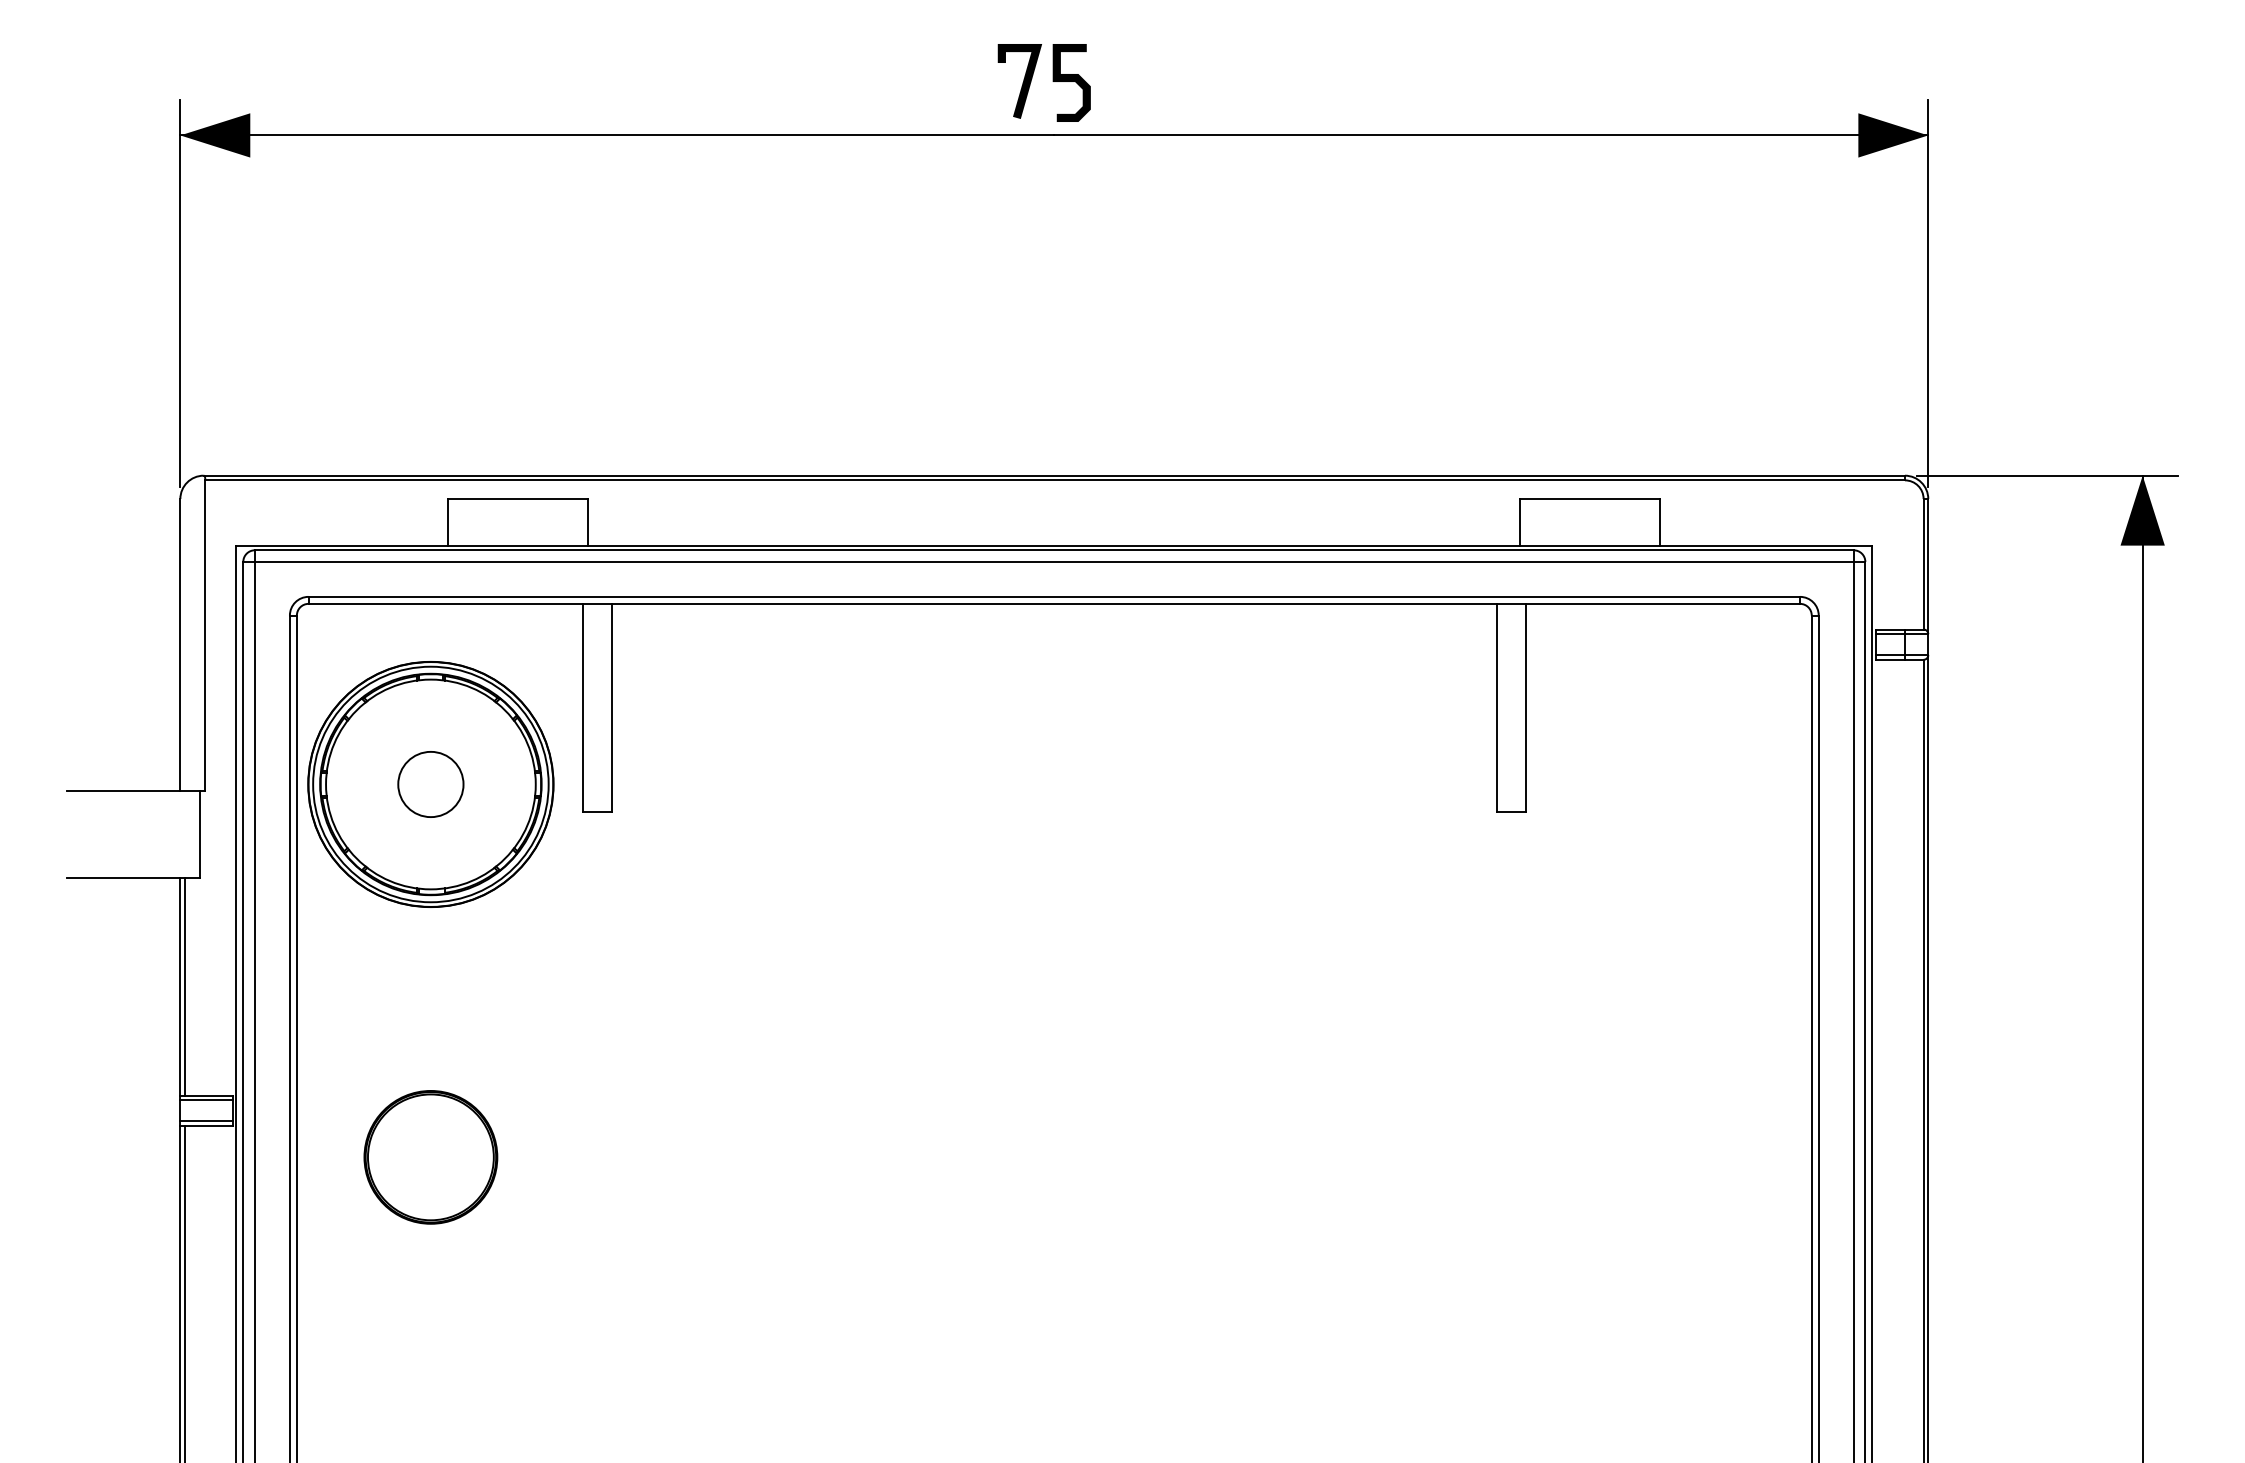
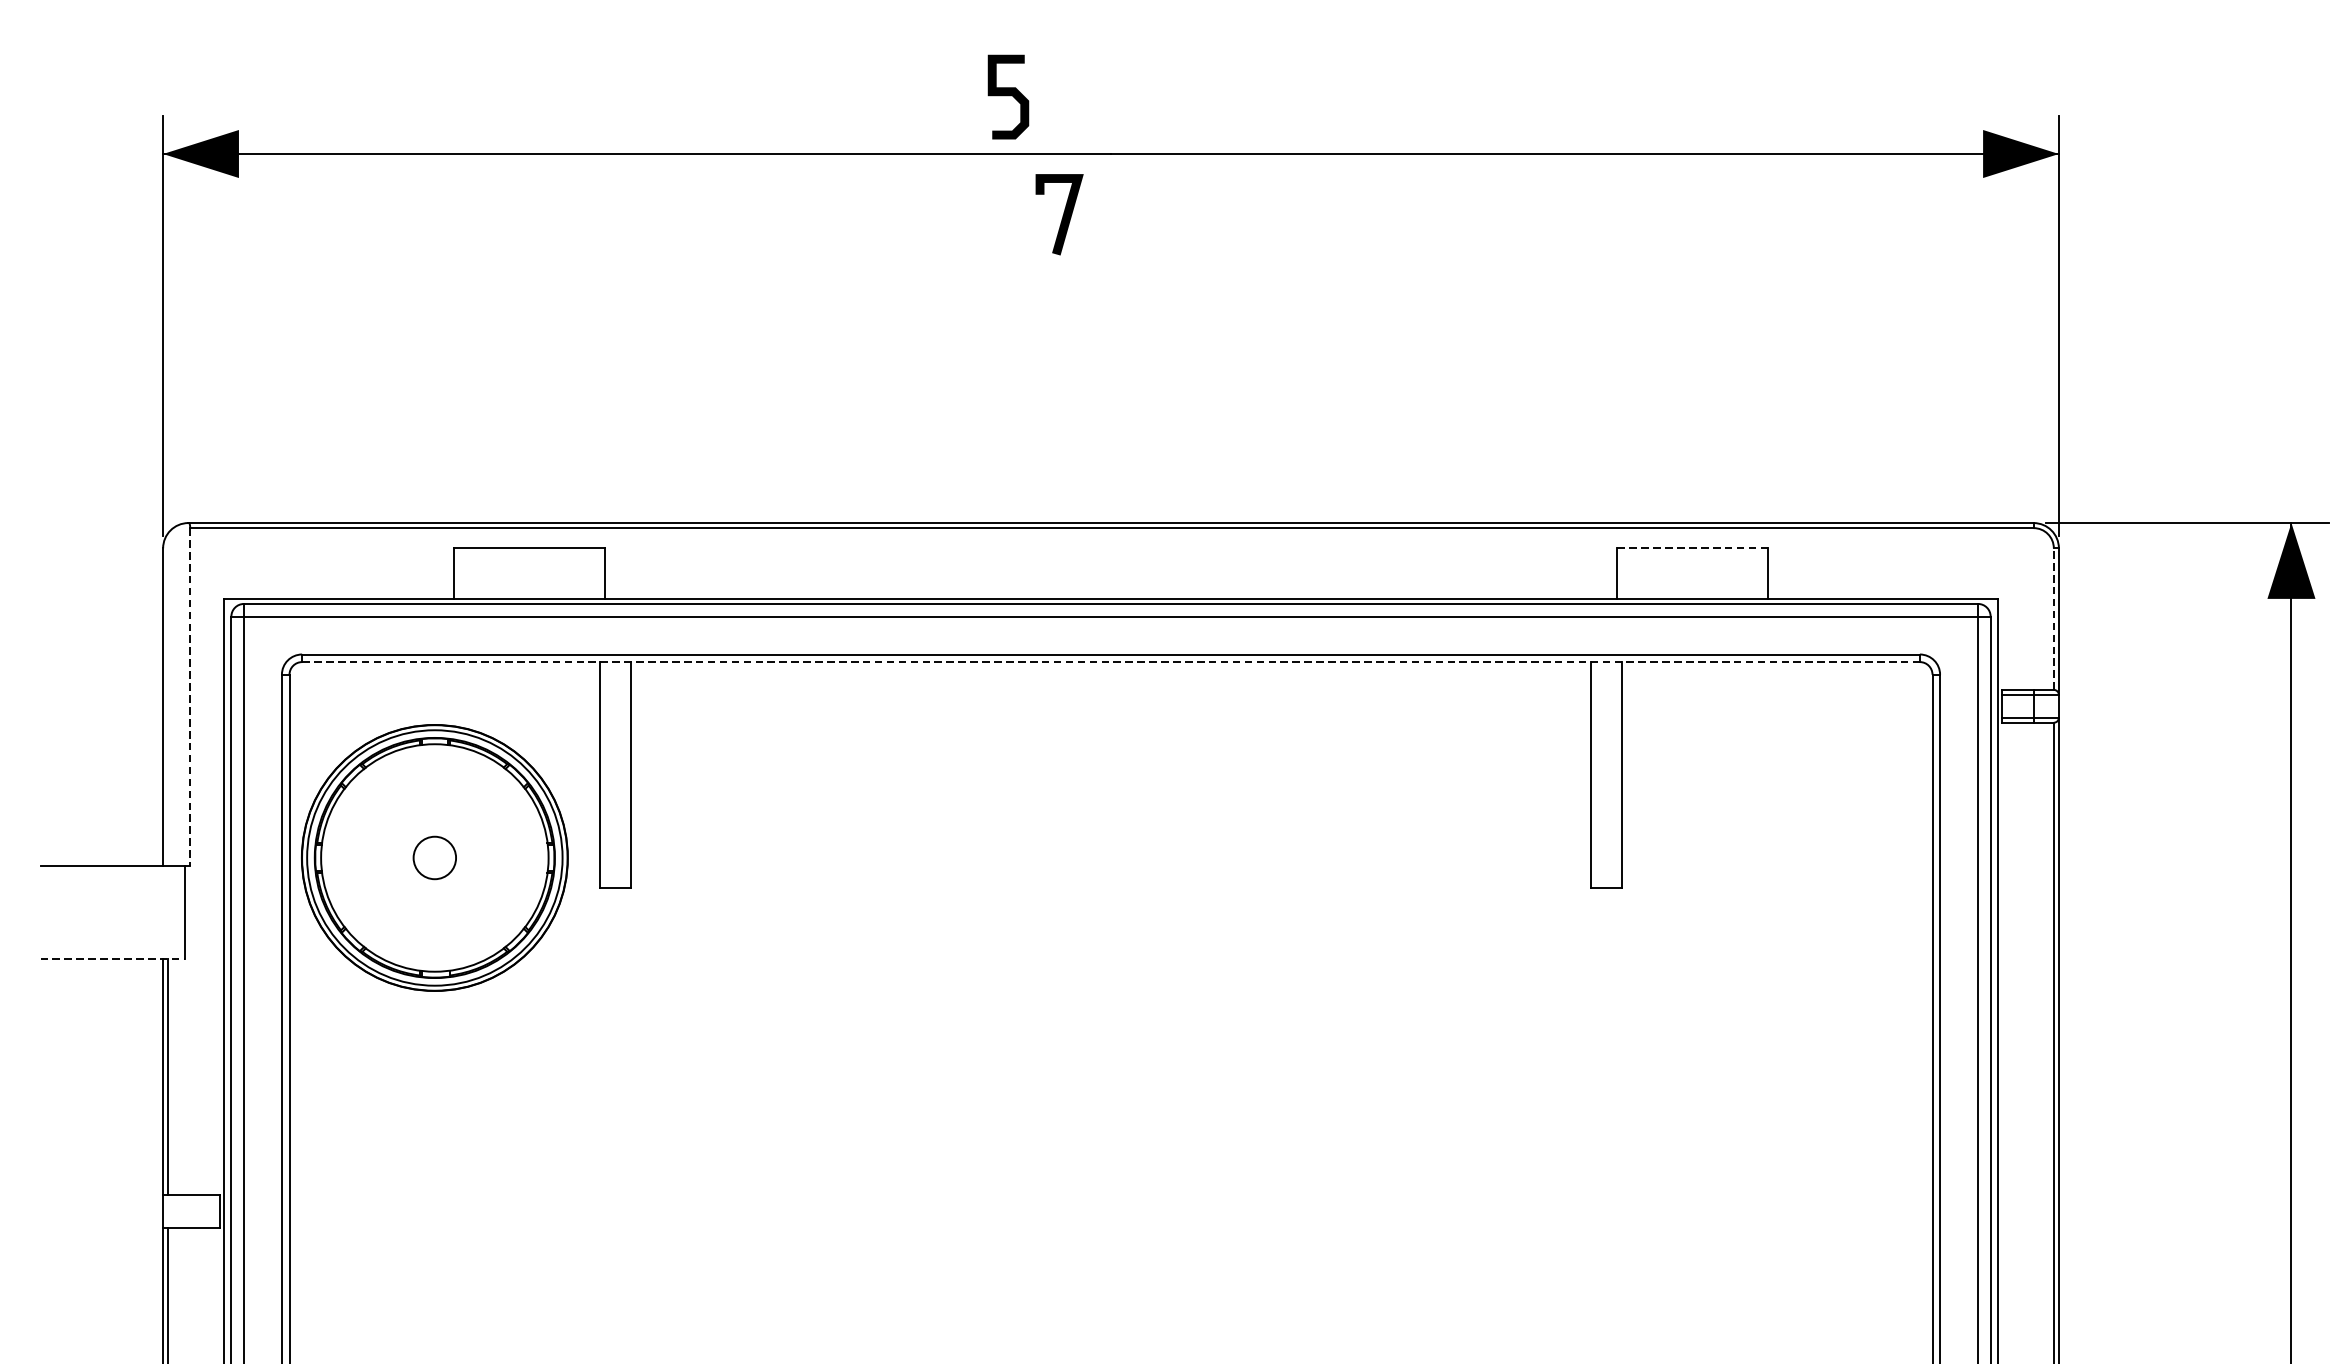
curve: (1071, 81) -> (1008, 95), moved
line: (1022, 82) -> (1062, 215), moved
line: (1590, 499) -> (1692, 548), solid -> dashed
line: (1923, 563) -> (2053, 618), solid -> dashed
line: (1054, 603) -> (1111, 661), solid -> dashed
line: (205, 635) -> (190, 696), solid -> dashed
circle: (430, 784) -> (434, 857), size x0.6
line: (134, 877) -> (113, 958), solid -> dashed
line: (206, 1100) -> (191, 1200), removed
line: (206, 1121) -> (191, 1223), removed
part: (430, 1157) -> (434, 1262), removed

